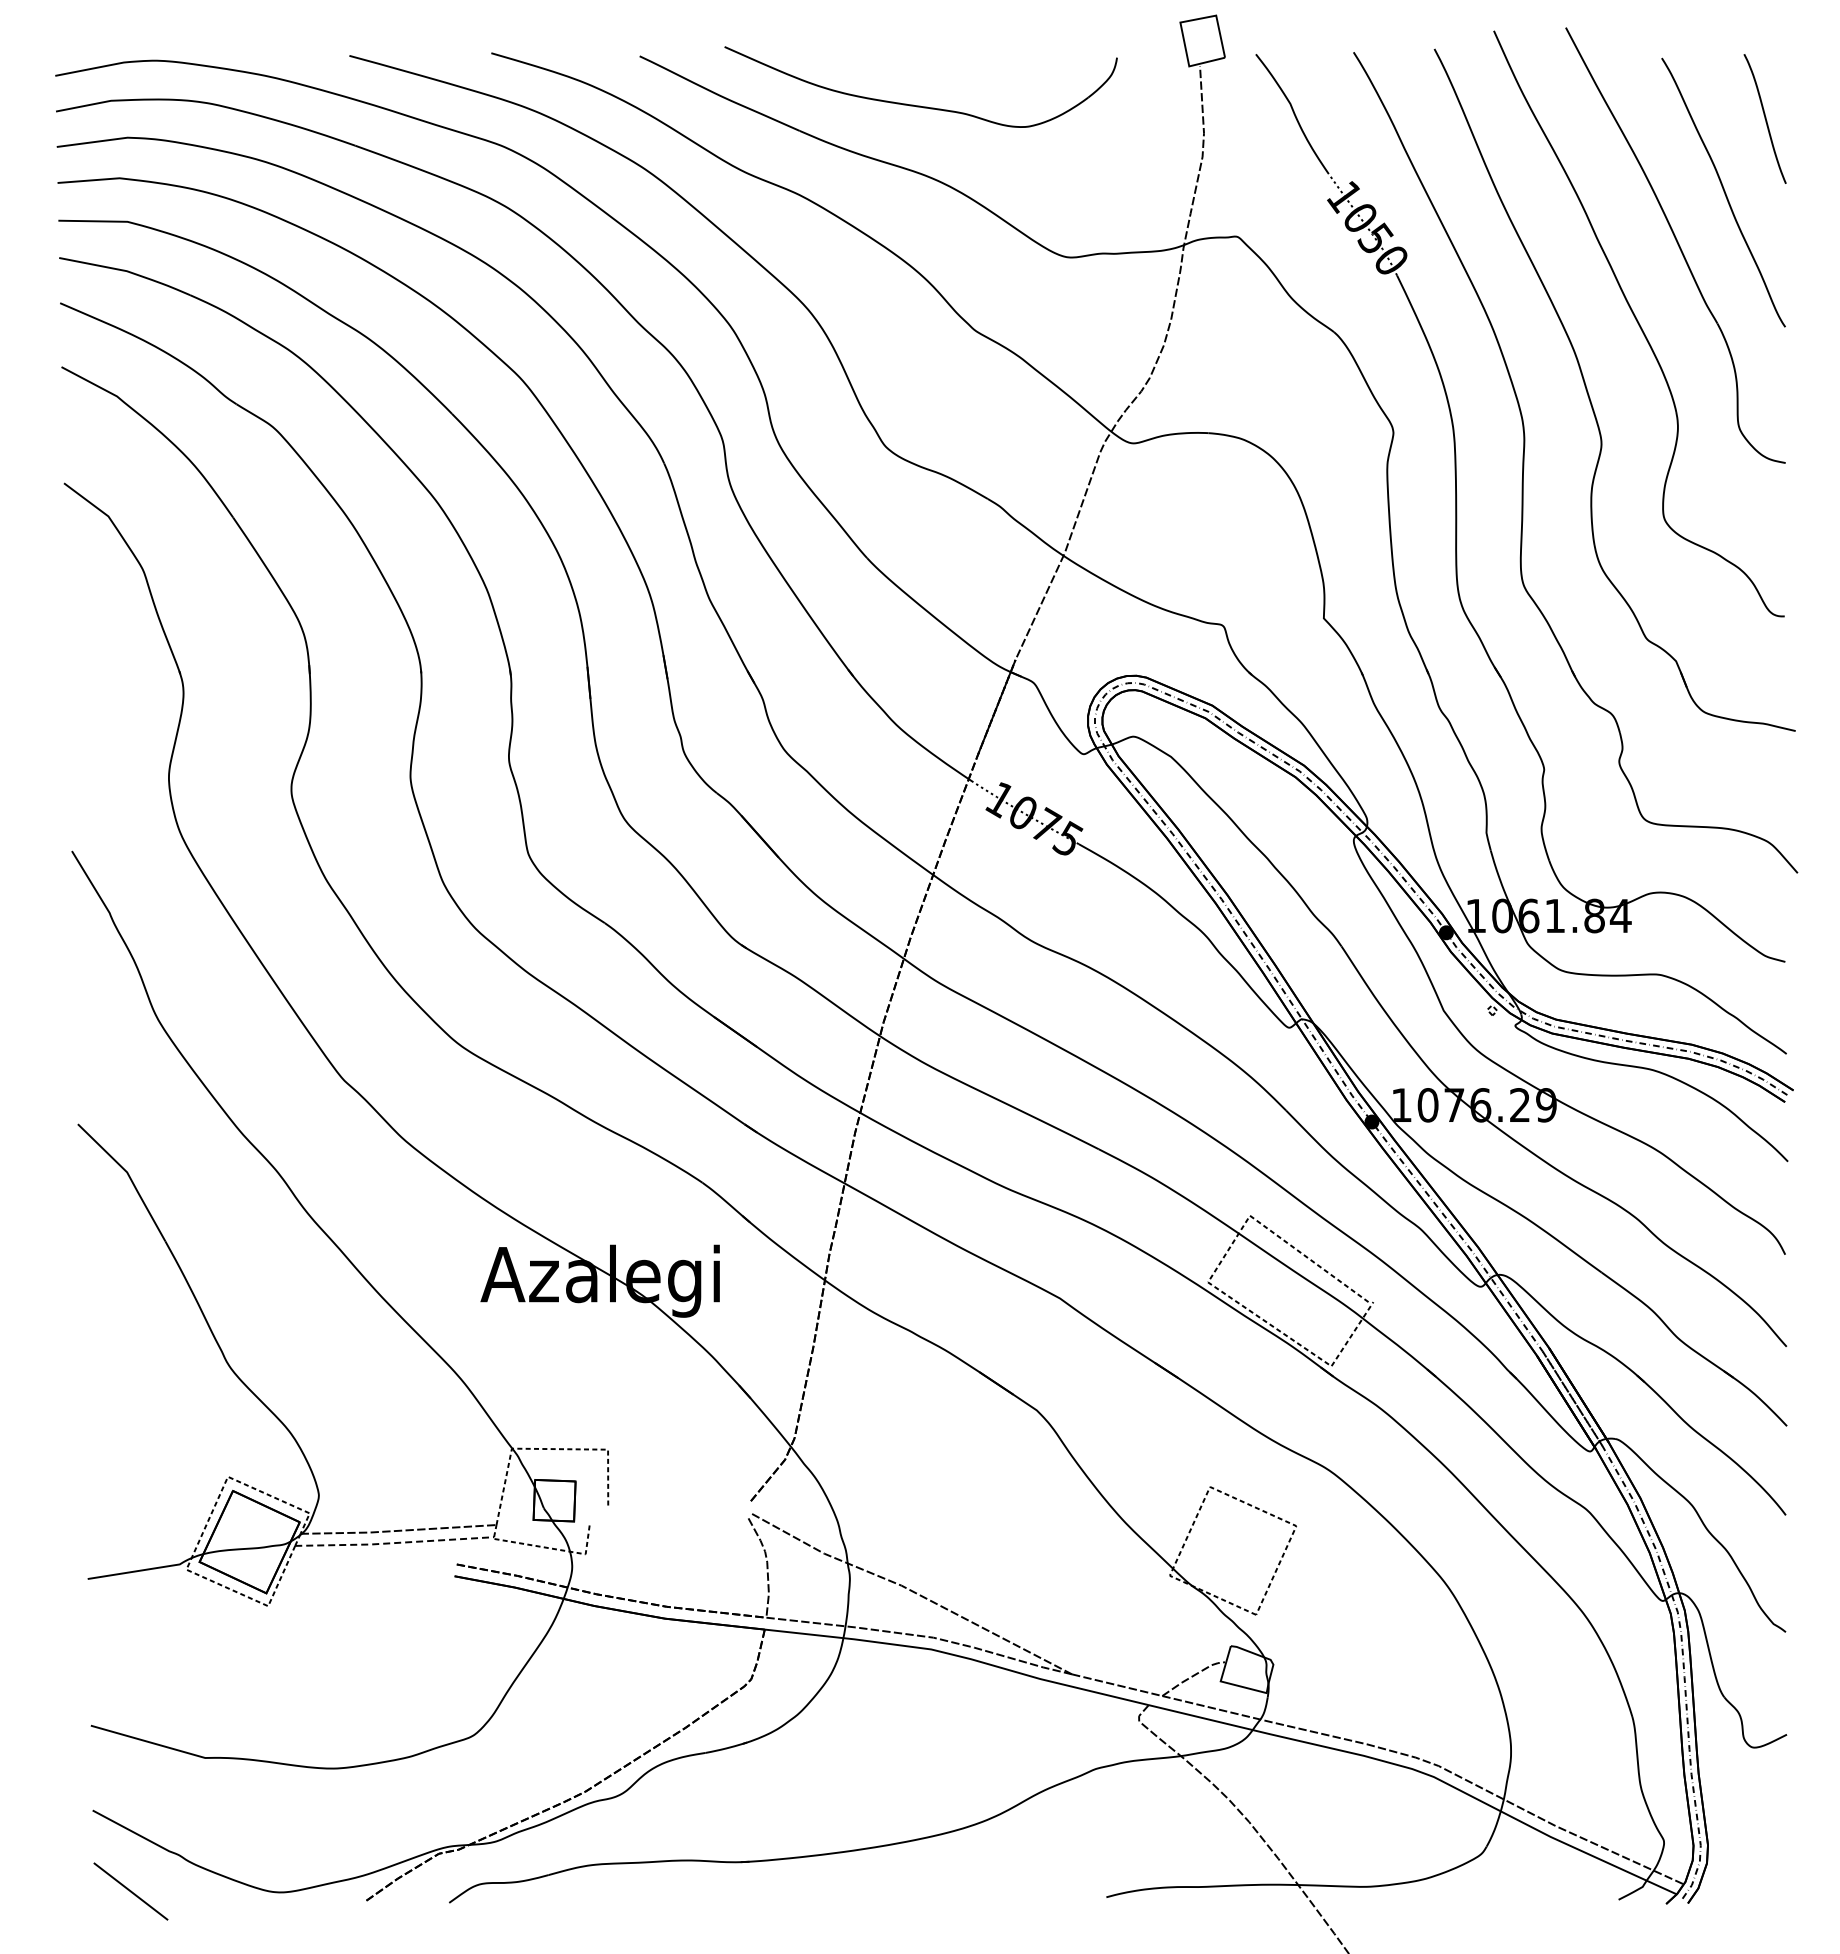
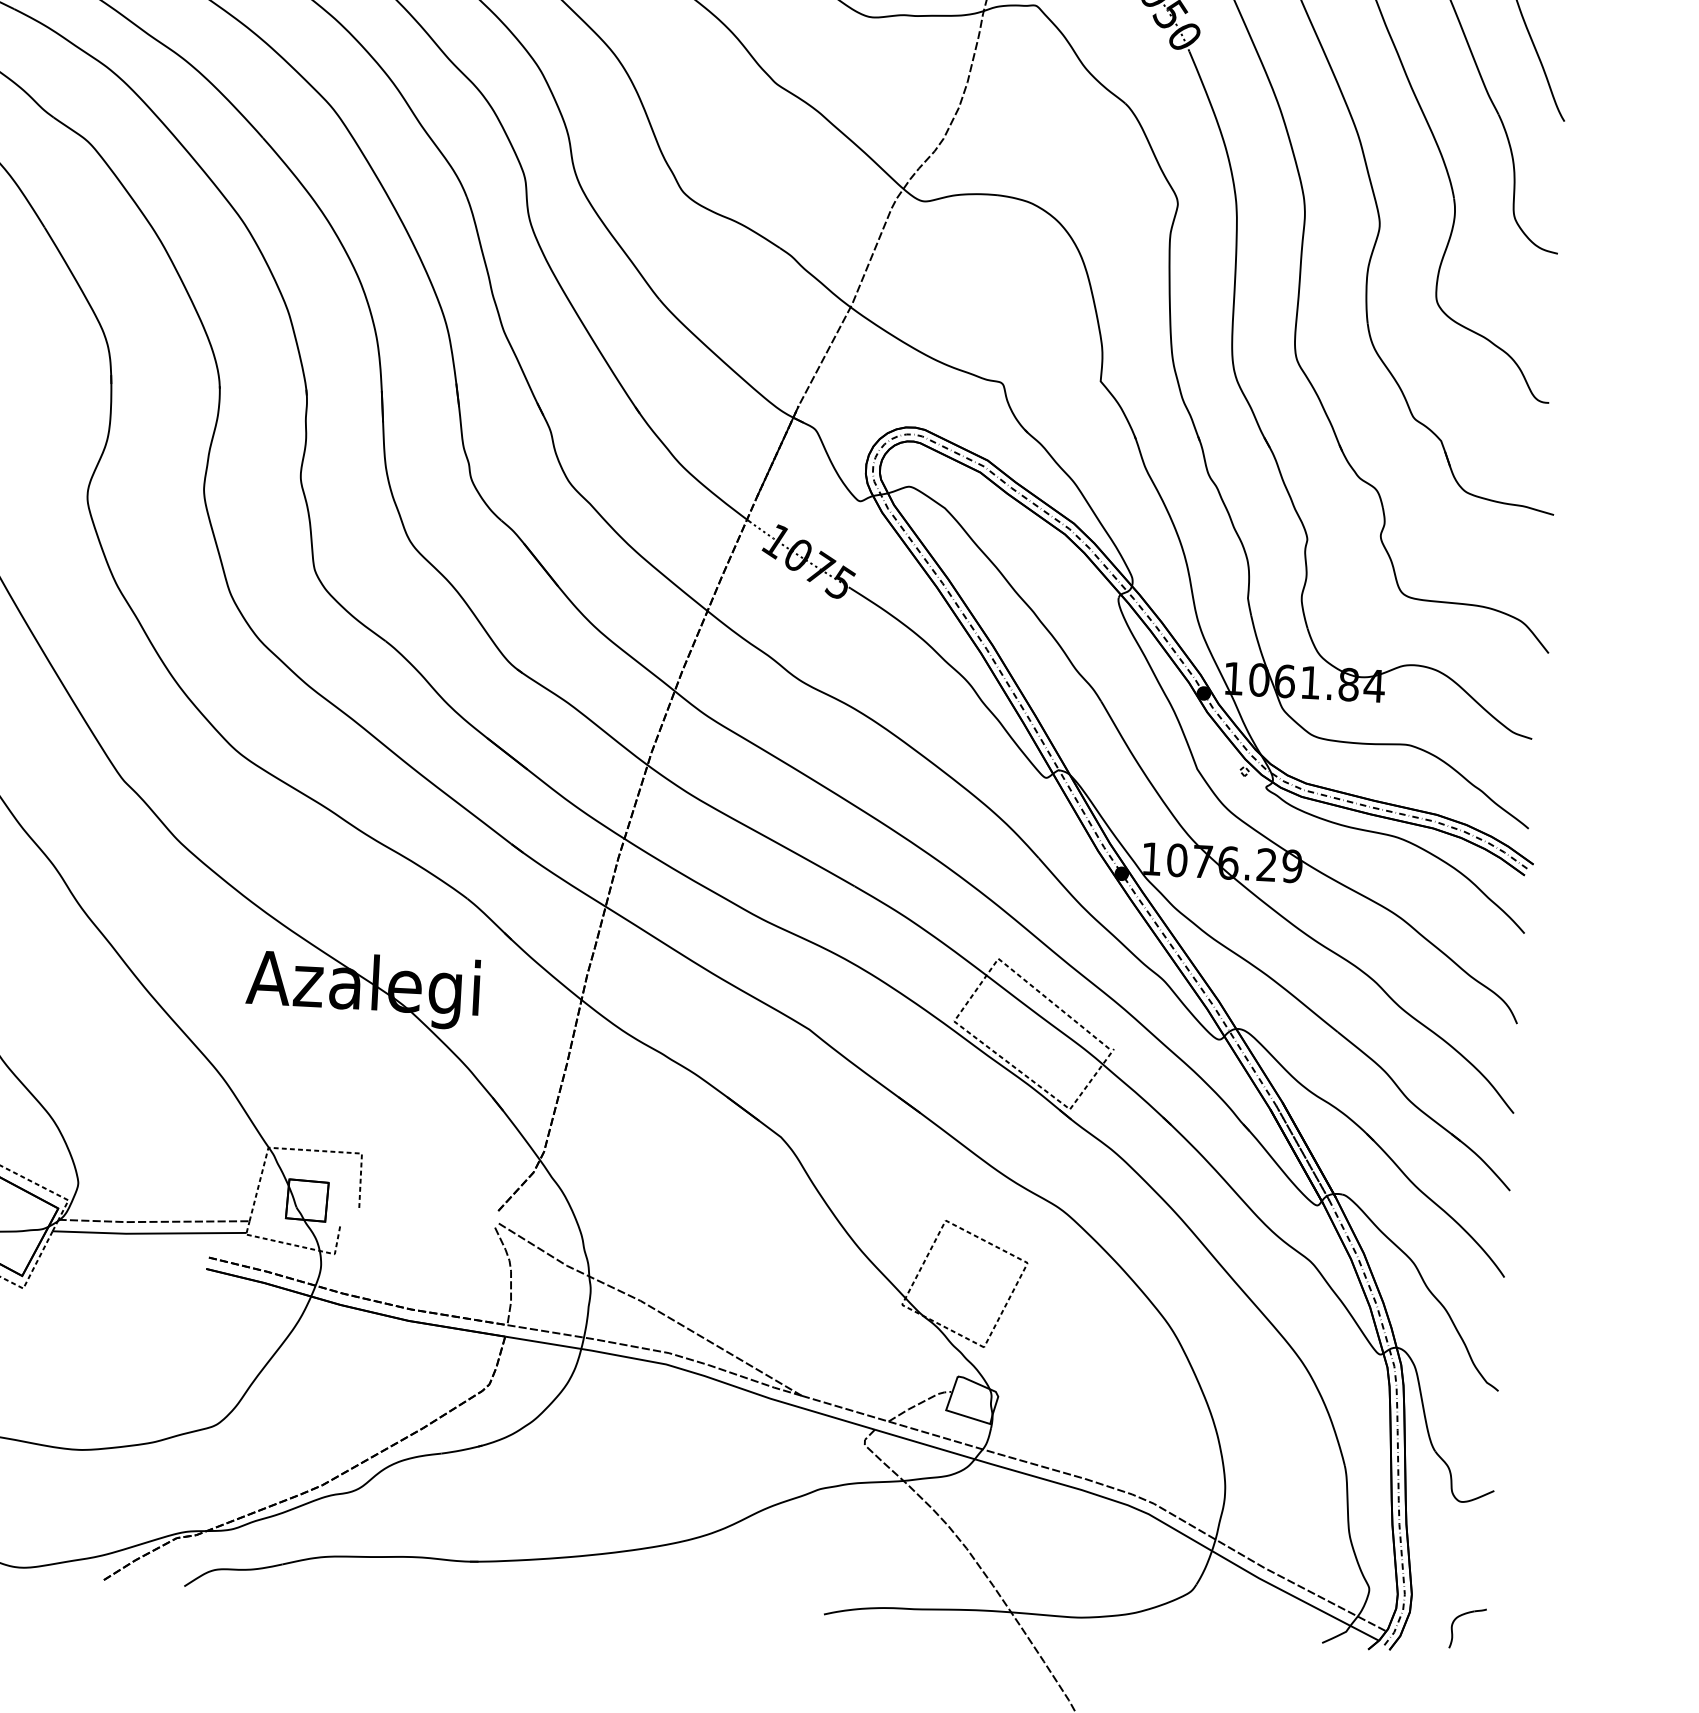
line: (394, 1543) -> (149, 1234), dashed -> solid
part: (1763, 1863) -> (1464, 1615), added

